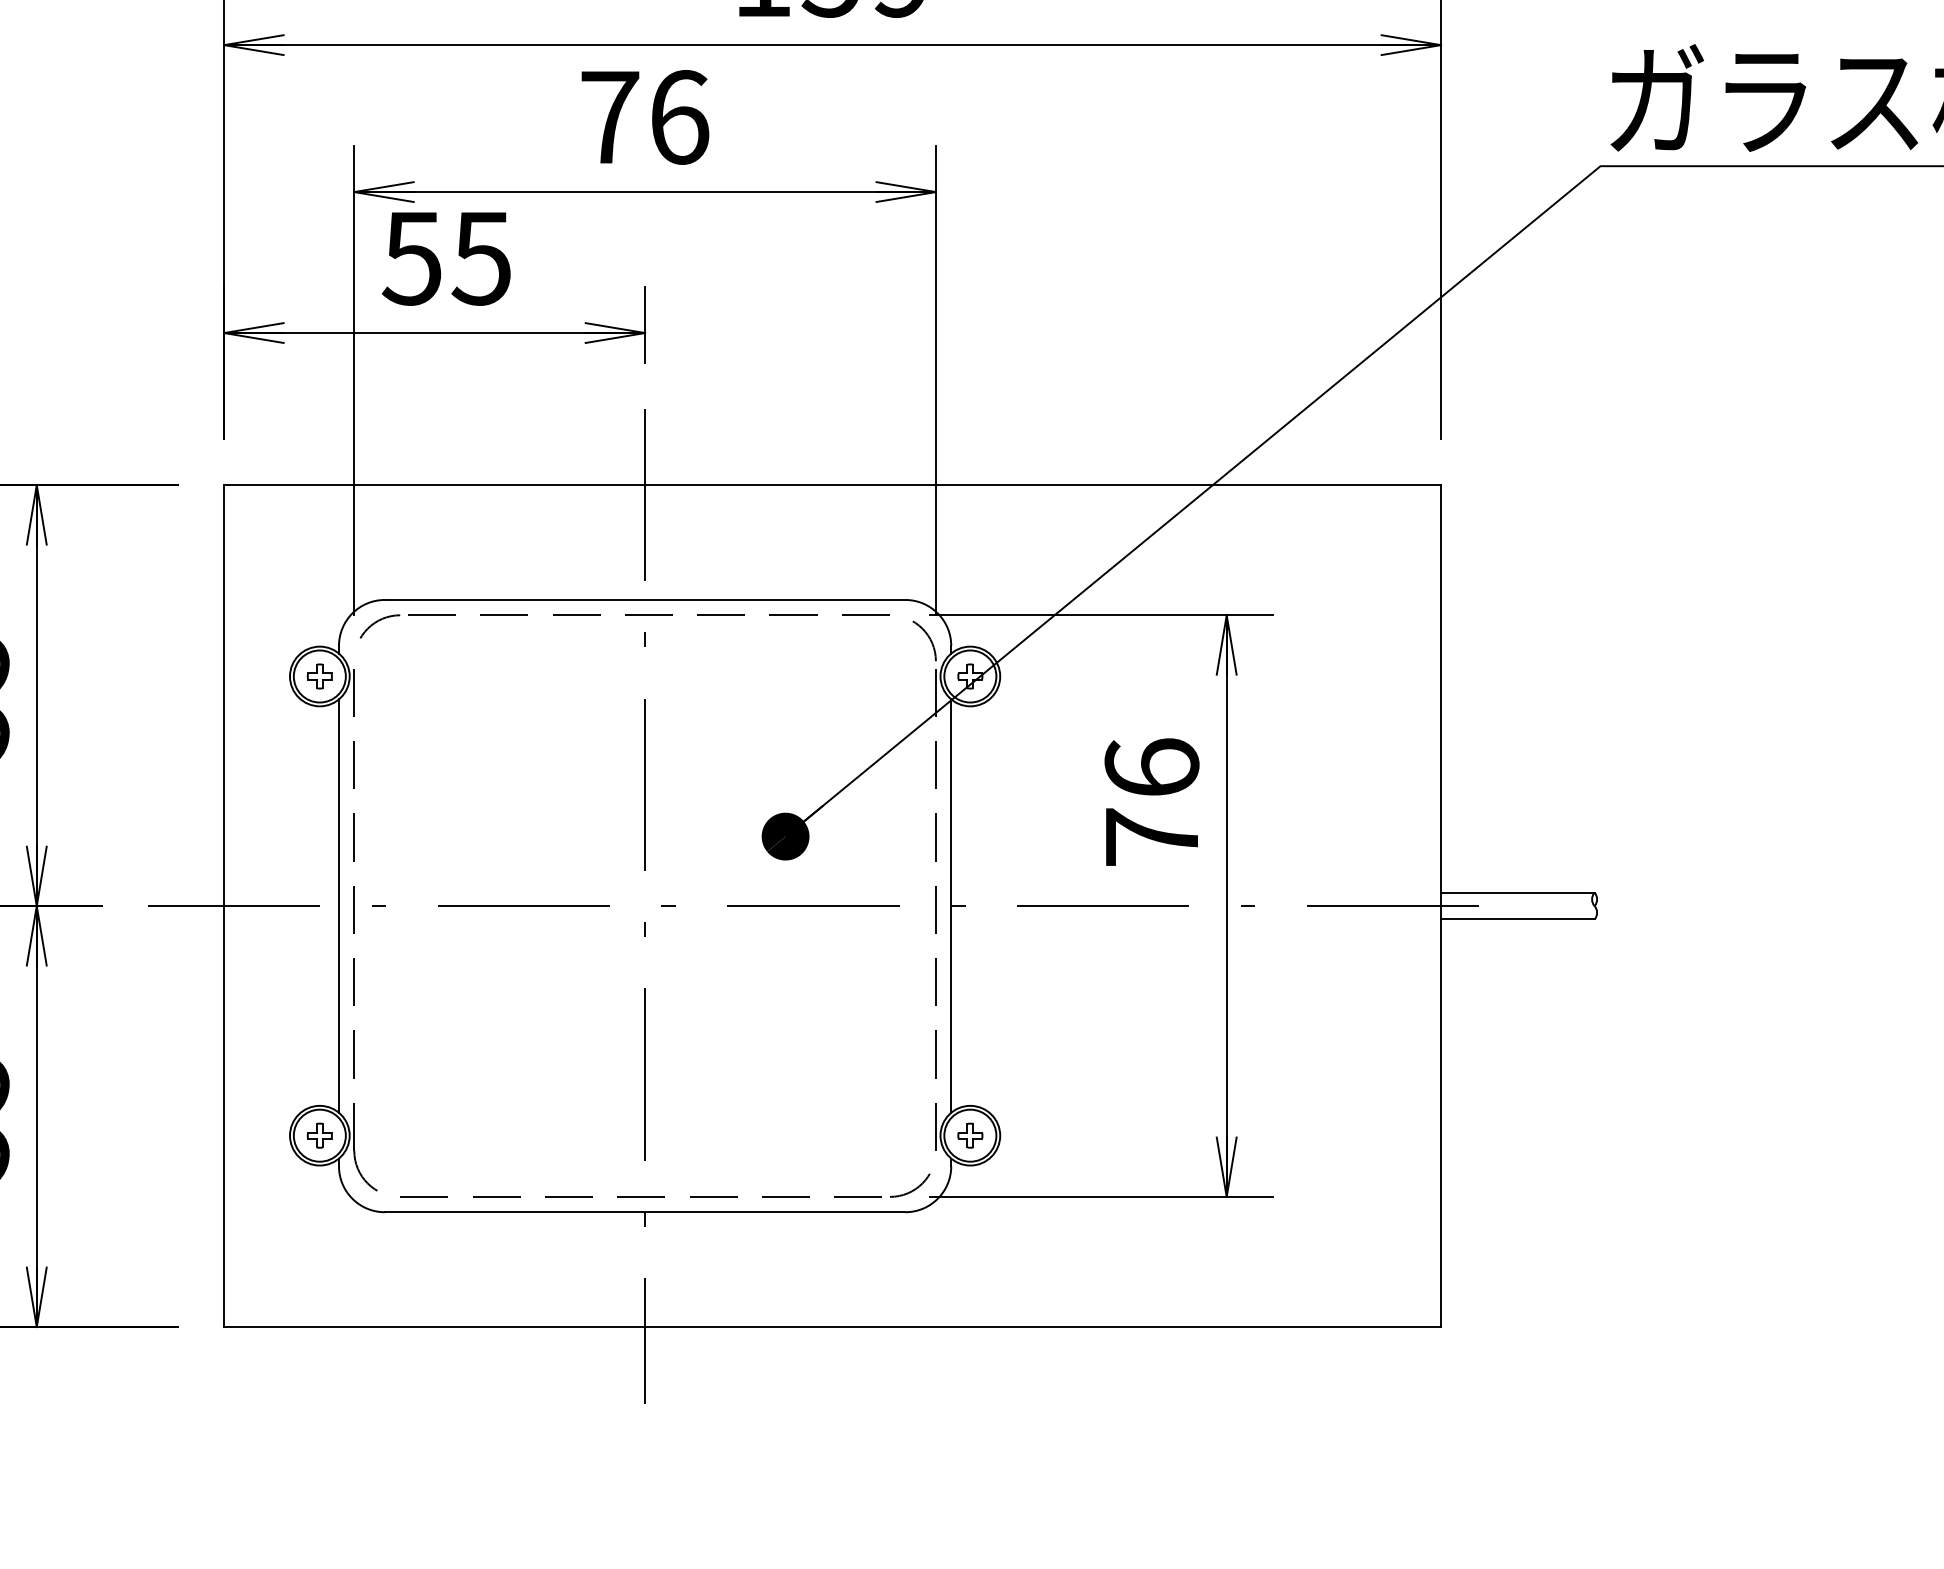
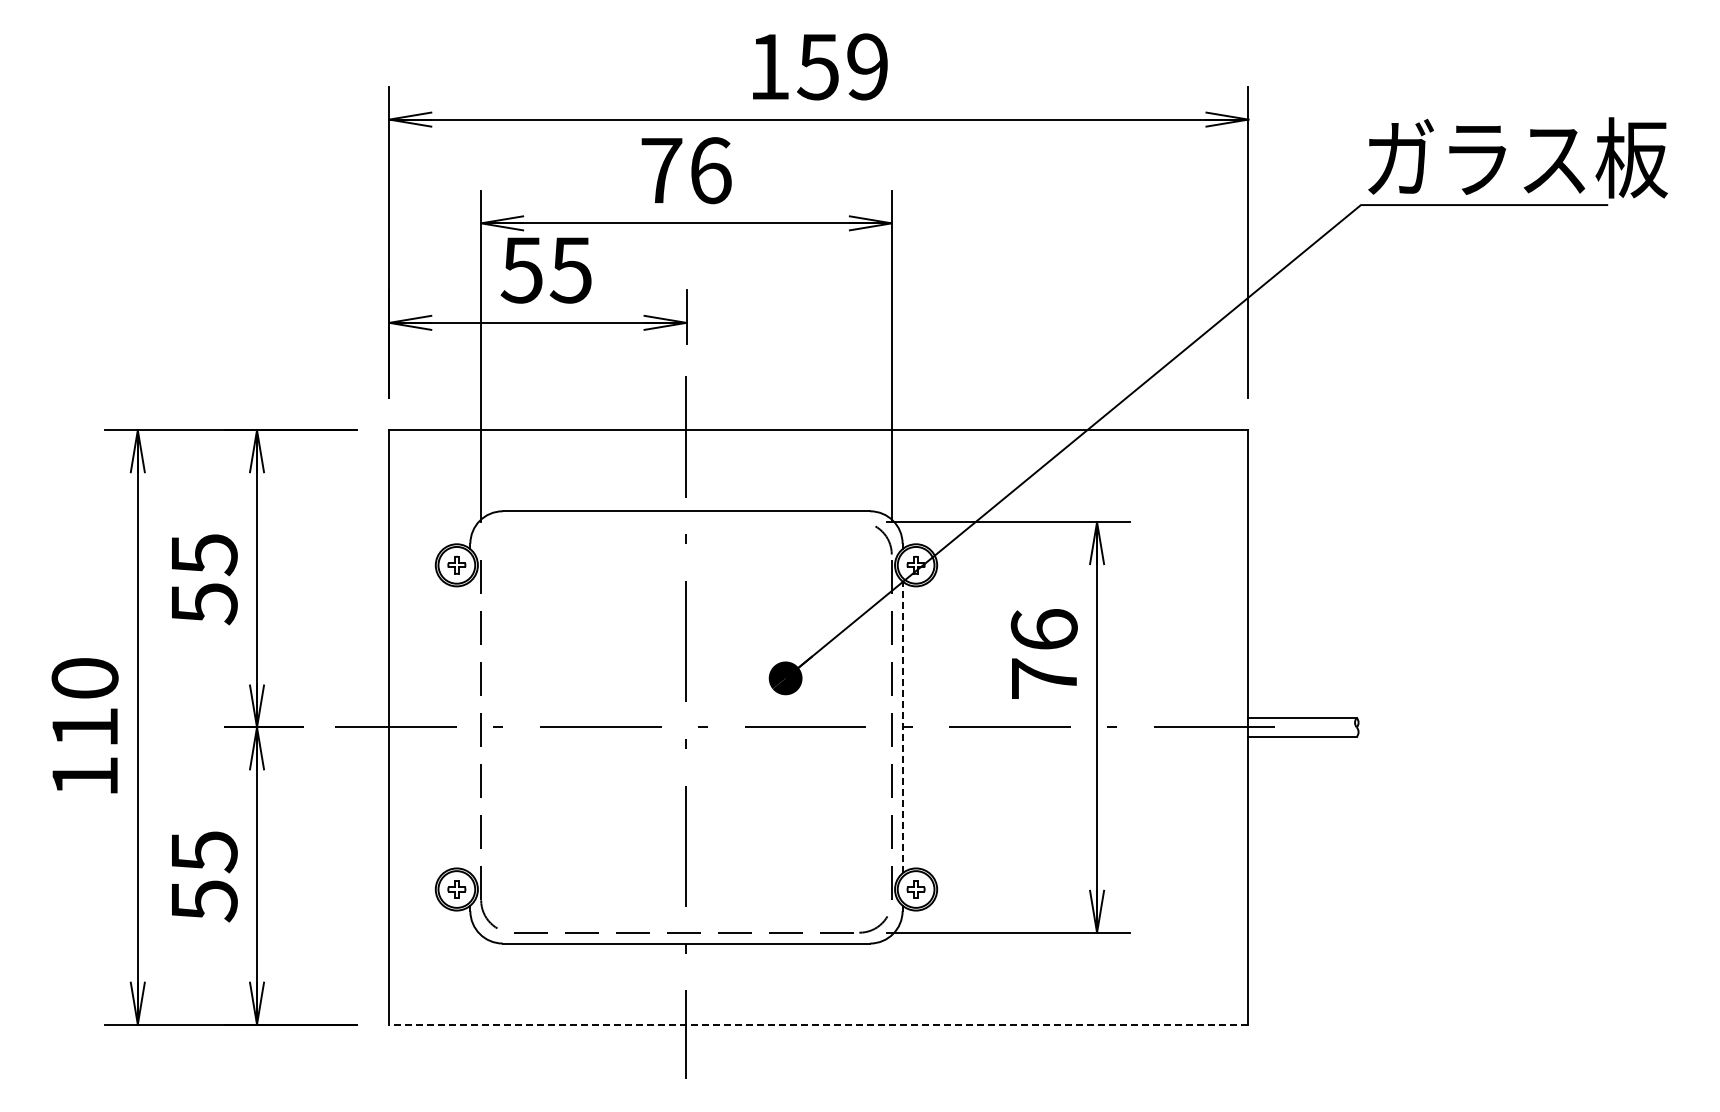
part: (625, 615) -> (672, 522), removed
line: (339, 906) -> (470, 727), removed
line: (951, 906) -> (902, 727), solid -> dashed
line: (832, 1326) -> (818, 1024), solid -> dashed

